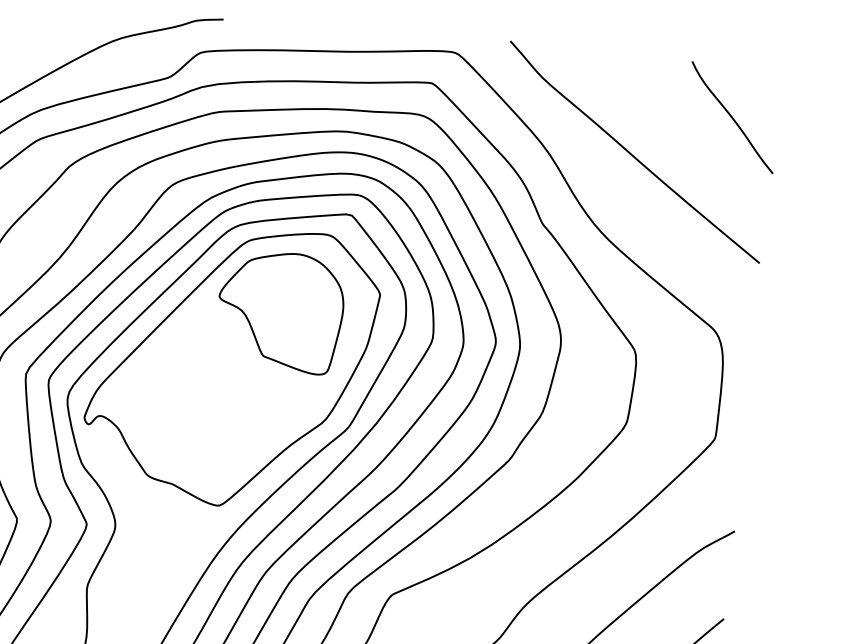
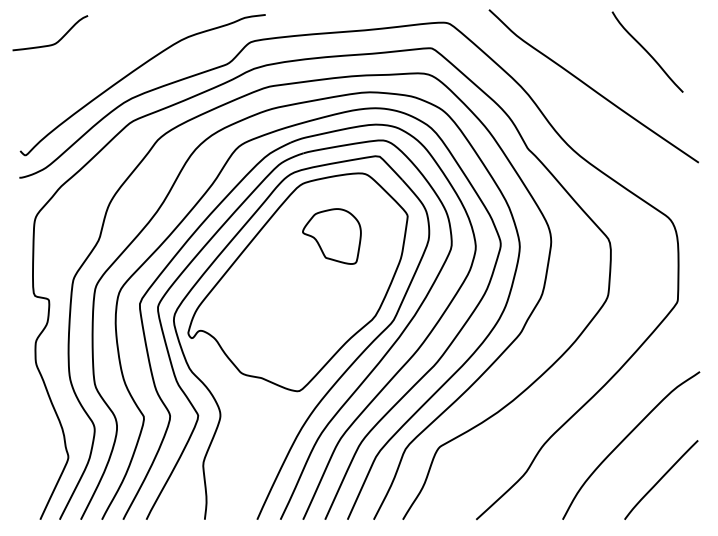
curve: (732, 116) -> (647, 51), moved
part: (279, 311) -> (331, 236), size x0.6

